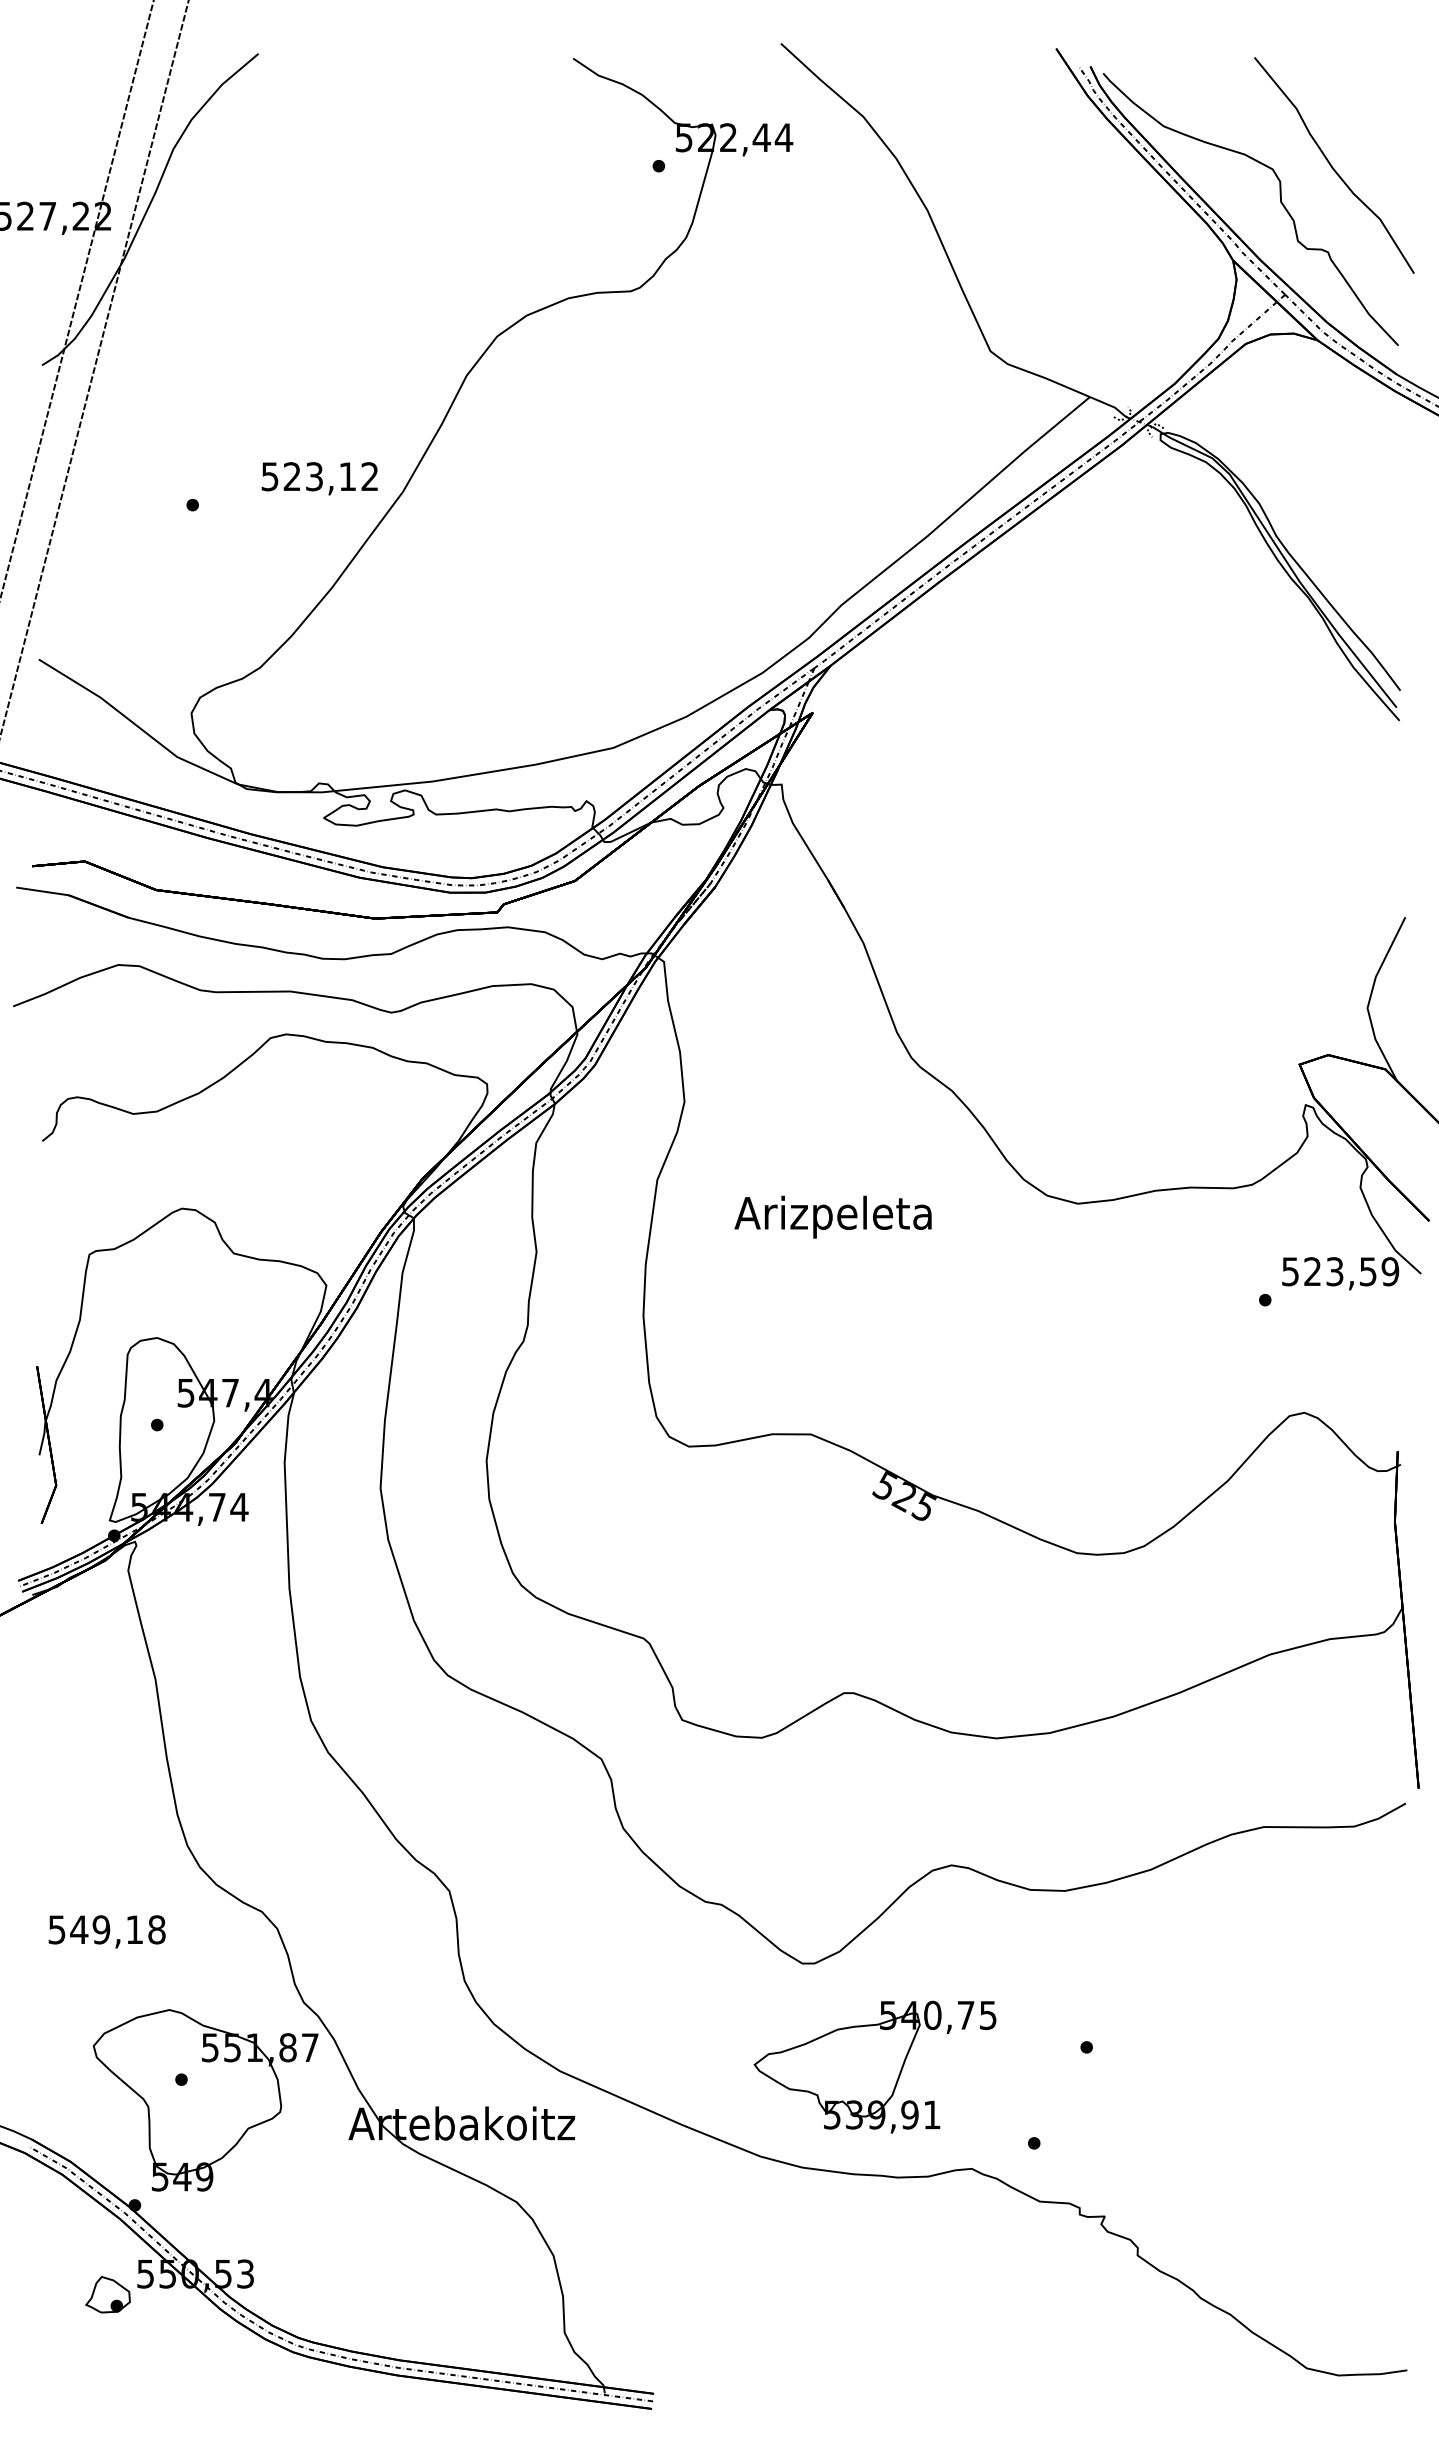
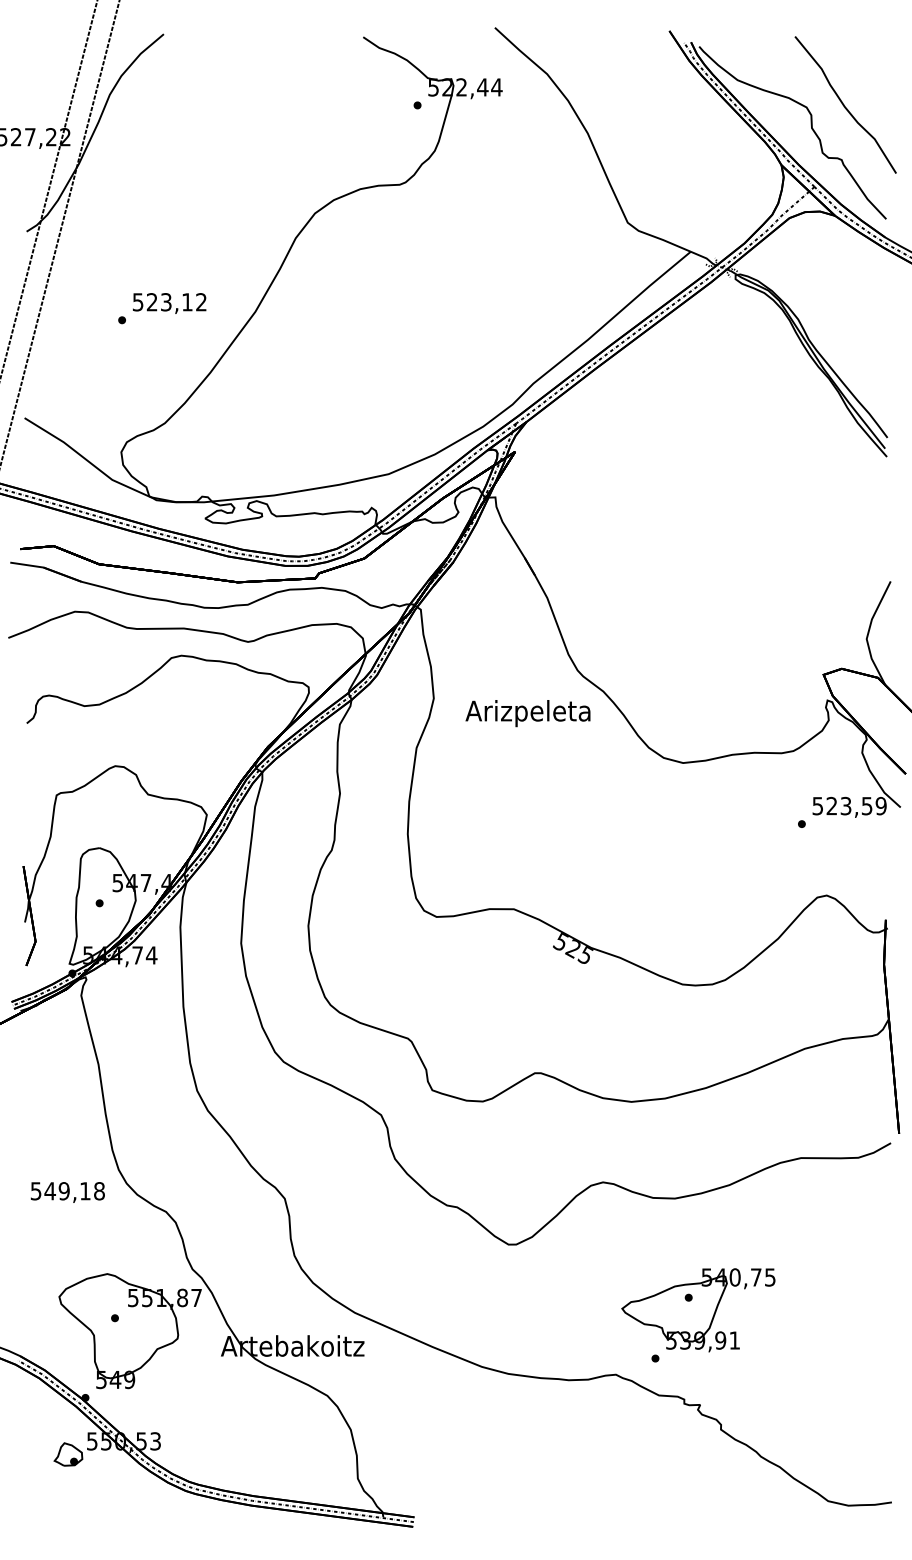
text: (319, 478) -> (169, 303), moved
text: (832, 1217) -> (527, 713), moved
text: (106, 1931) -> (67, 1192), moved
part: (874, 2067) -> (698, 1310), moved

